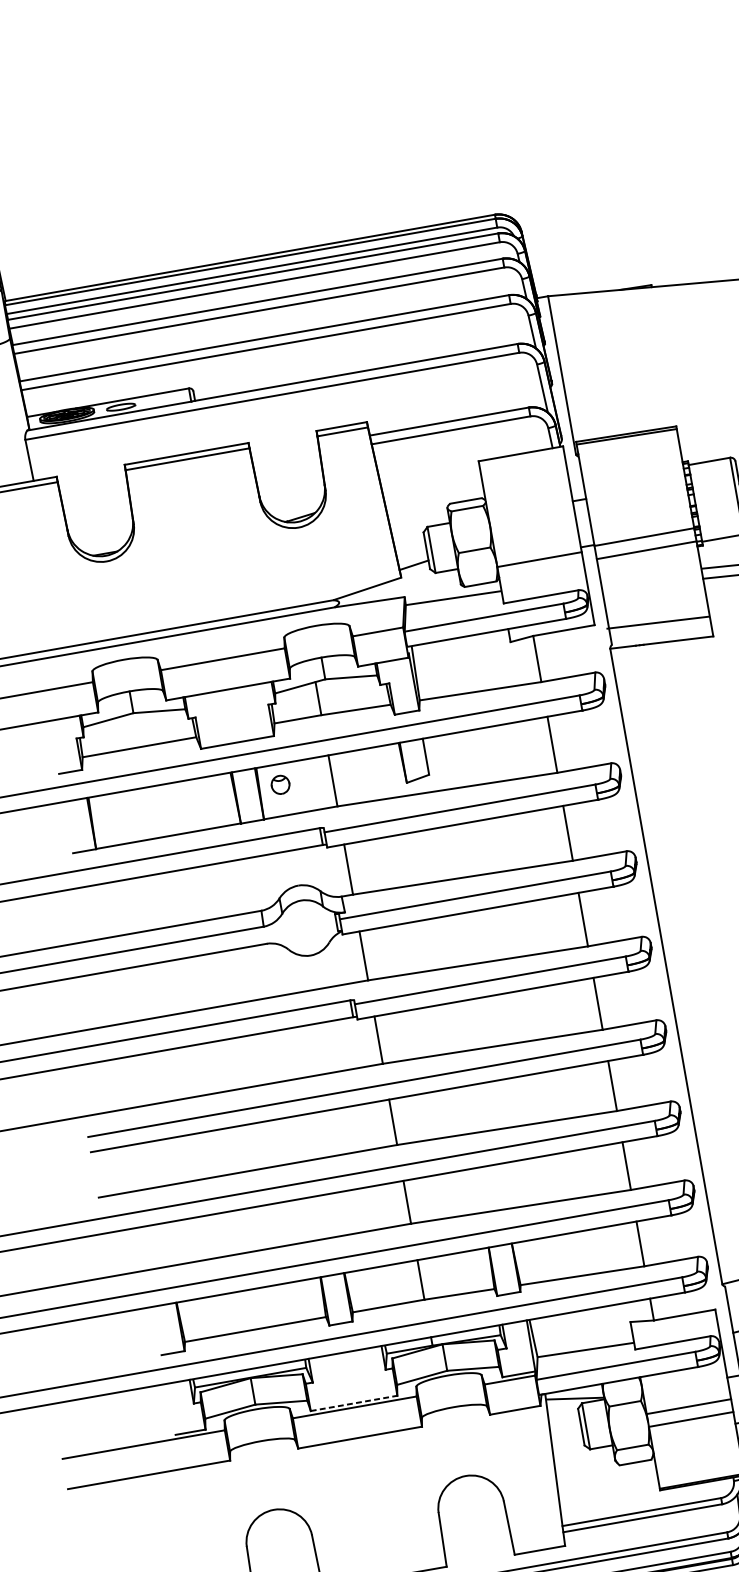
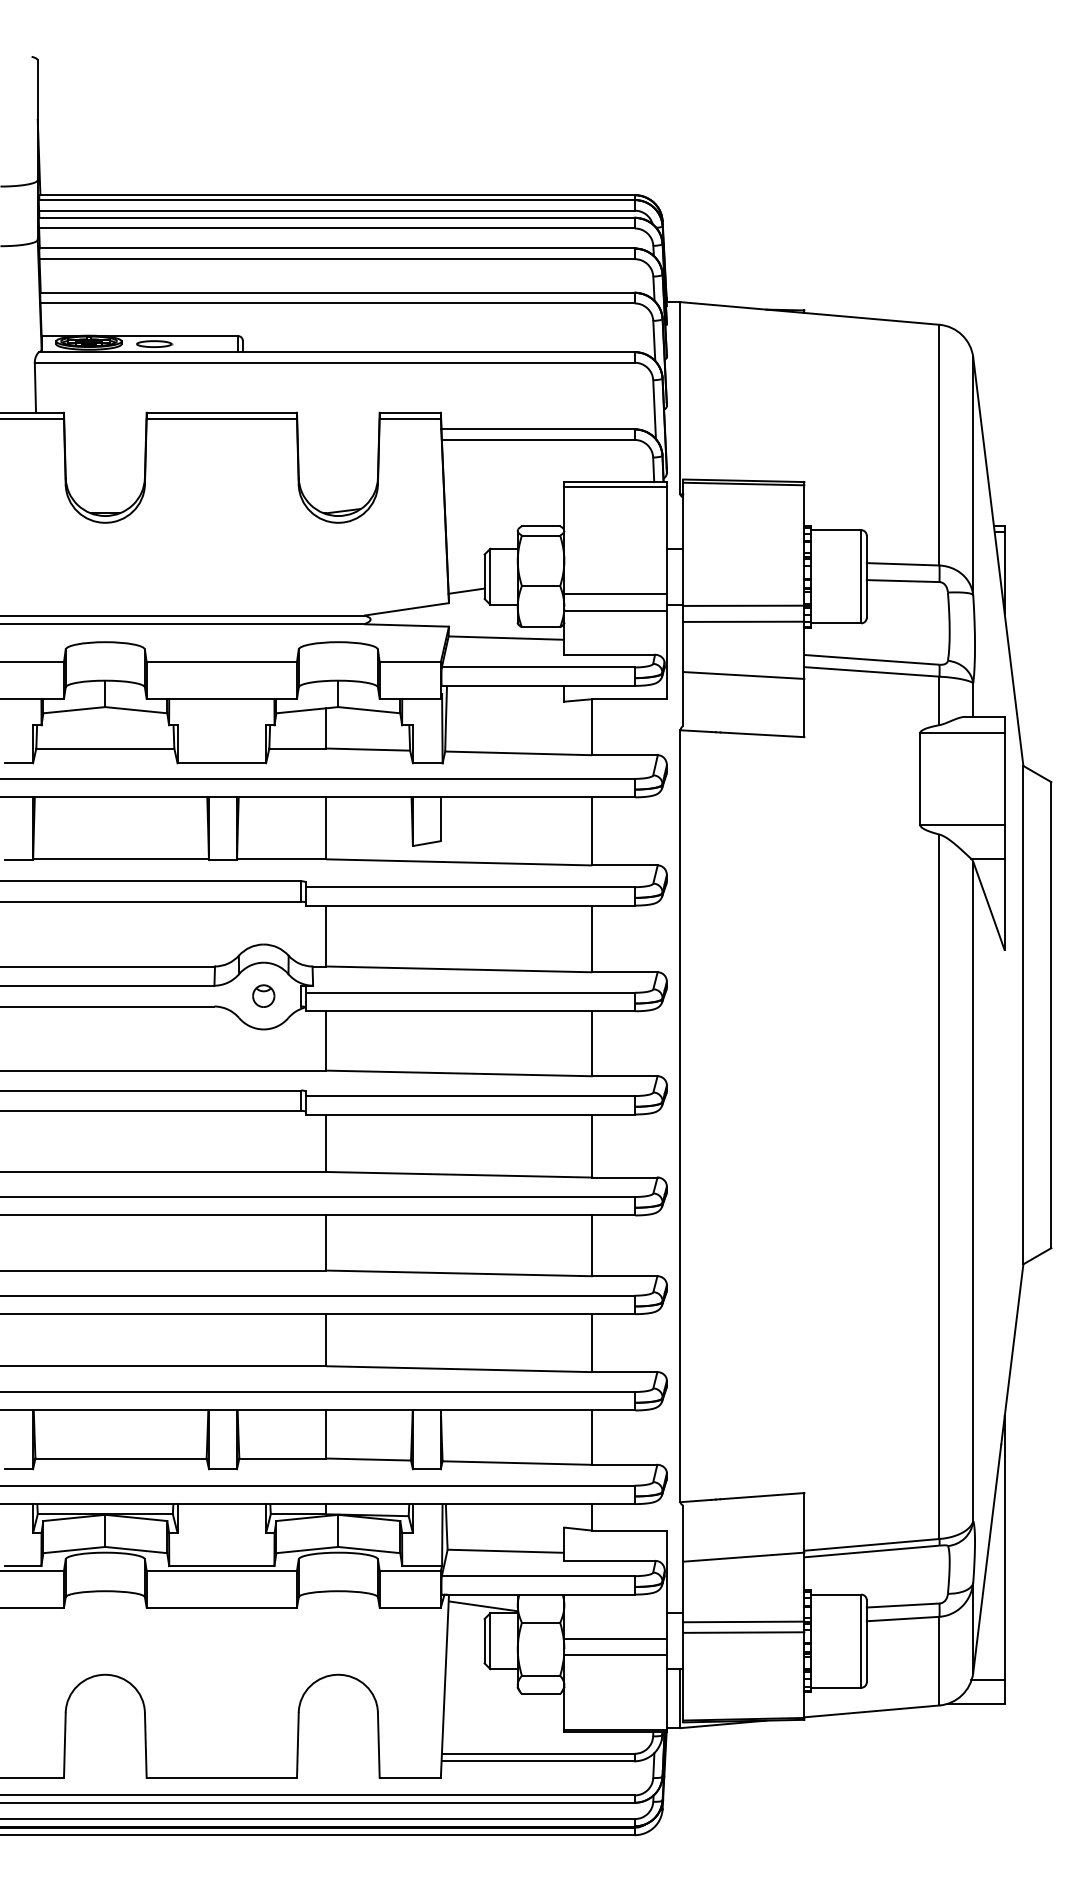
line: (521, 458) -> (615, 487), added
line: (537, 546) -> (615, 594), added
line: (657, 622) -> (743, 675), moved
part: (280, 784) -> (263, 995), moved
line: (353, 1403) -> (221, 1566), dashed -> solid

